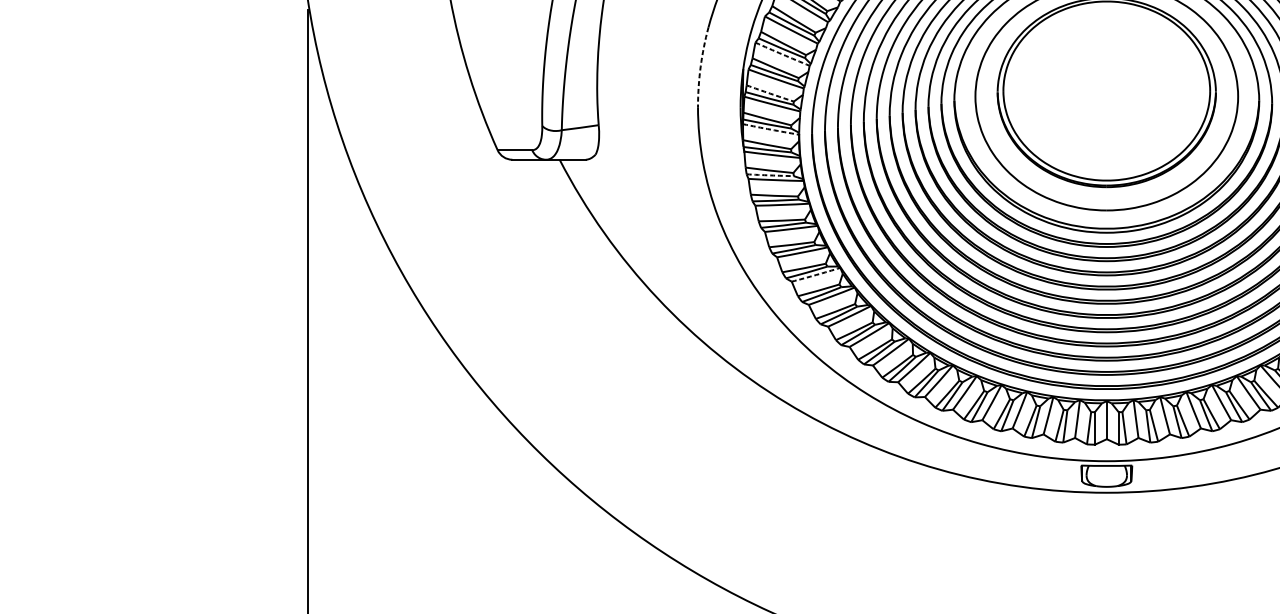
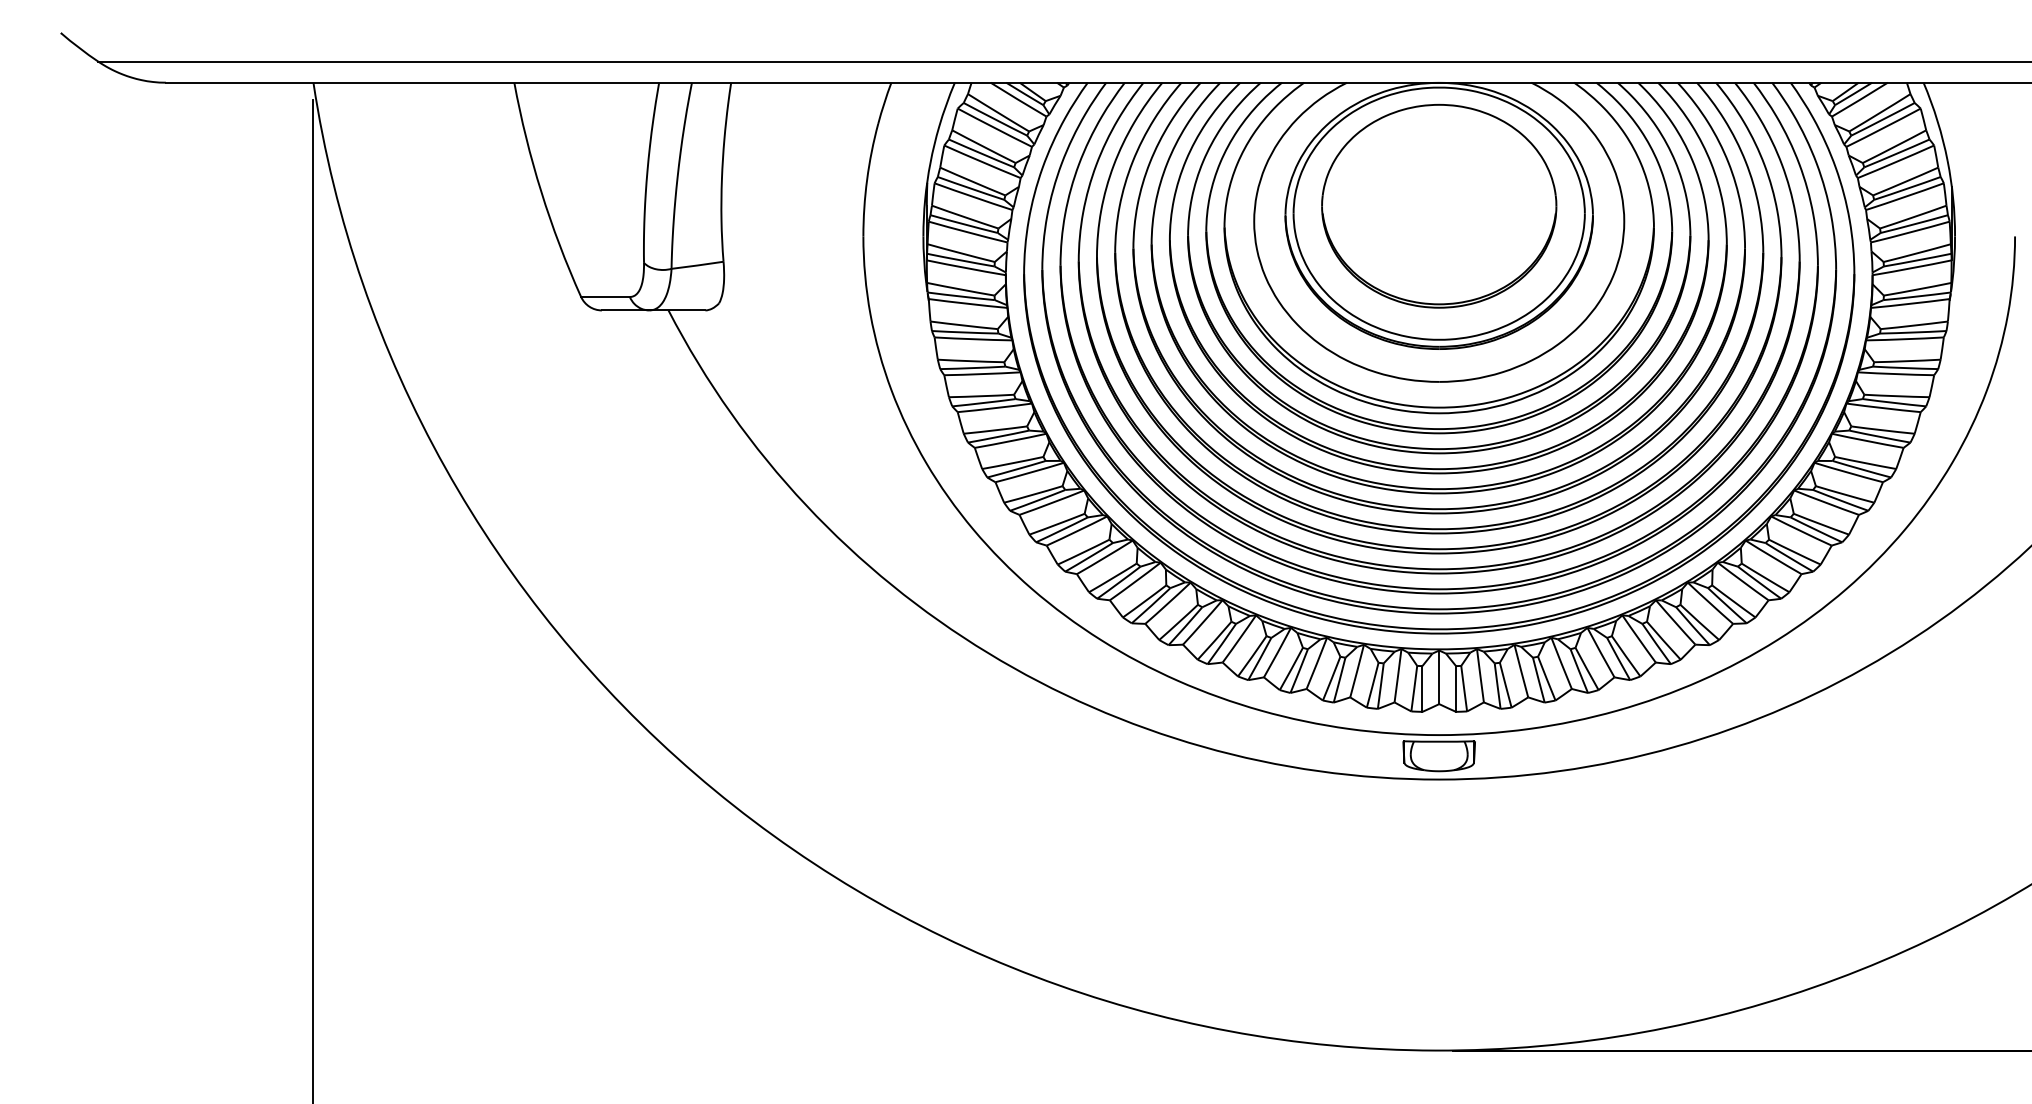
arc: (782, 54) -> (982, 162), dashed -> solid
arc: (700, 66) -> (867, 179), dashed -> solid
part: (1106, 85) -> (1439, 205), added
arc: (770, 93) -> (965, 217), dashed -> solid
arc: (771, 129) -> (966, 268), dashed -> solid
arc: (770, 175) -> (965, 332), dashed -> solid
arc: (815, 274) -> (1029, 472), dashed -> solid

